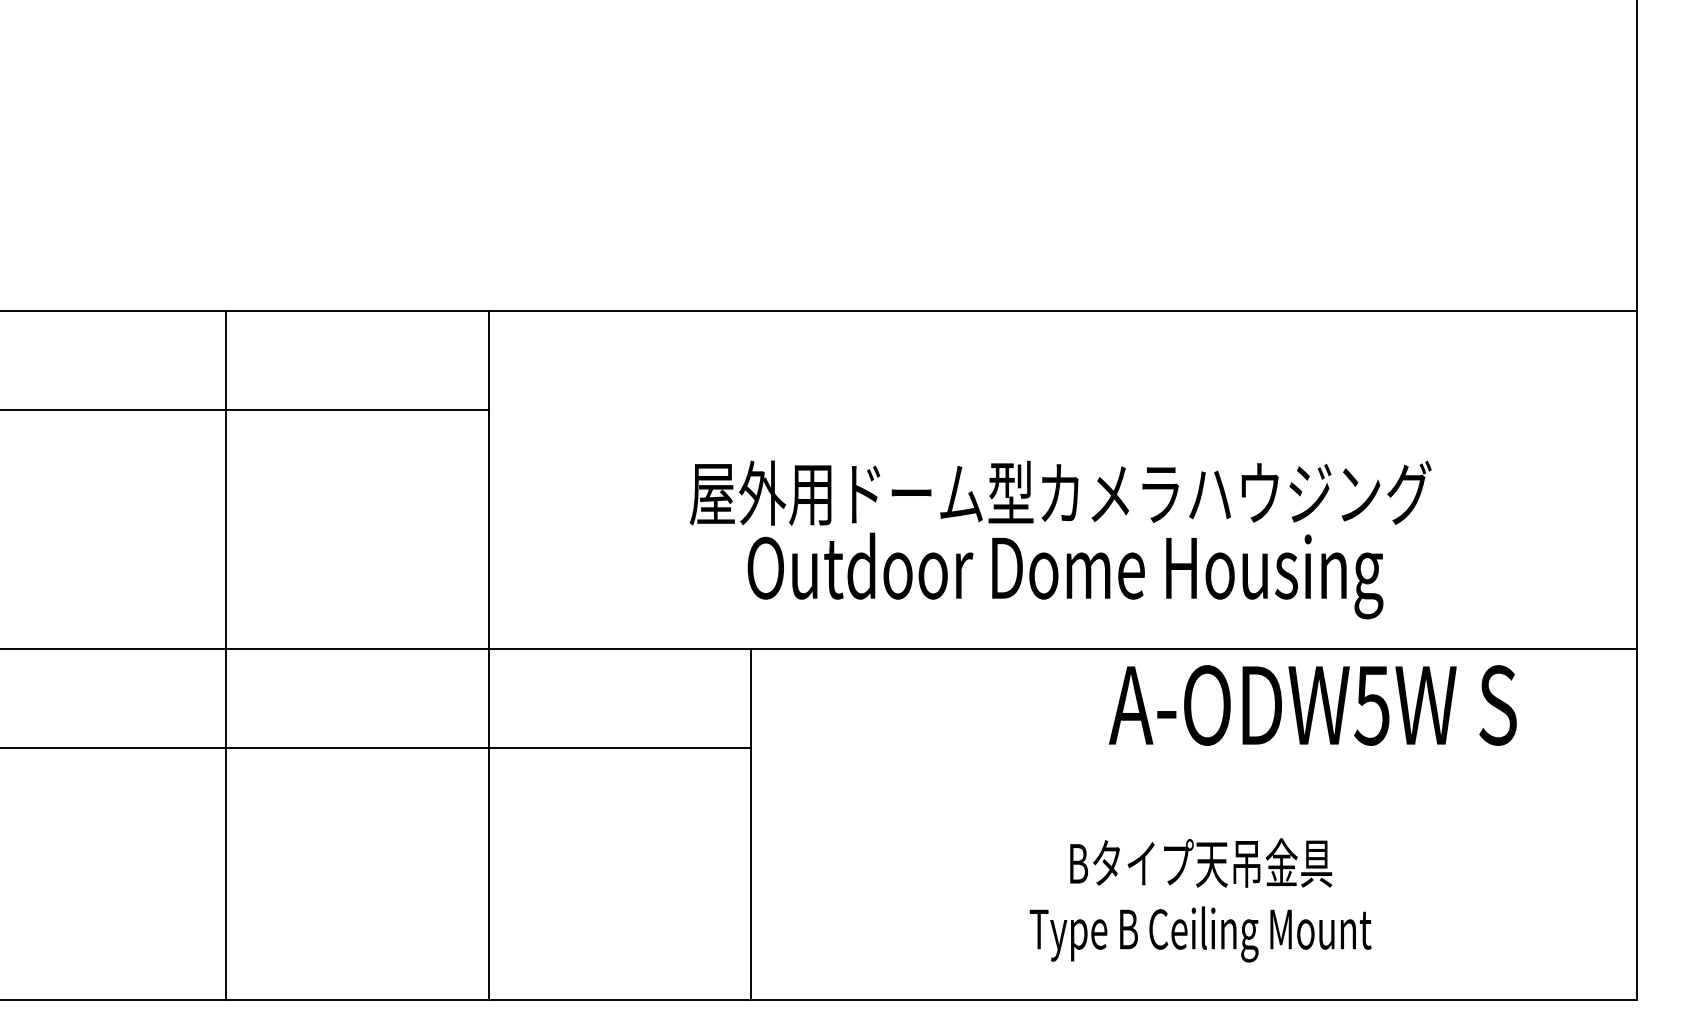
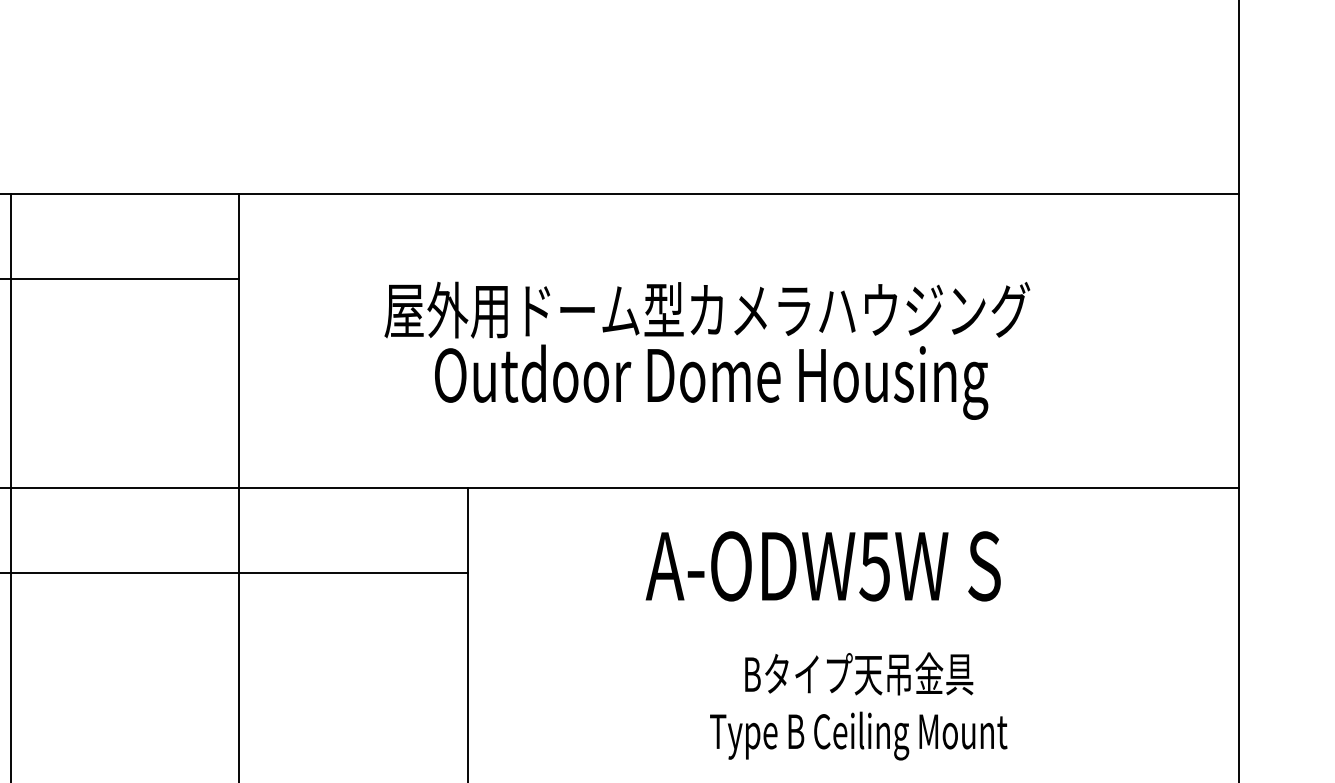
text: (1060, 539) -> (707, 350), moved
text: (1312, 705) -> (822, 566), moved

